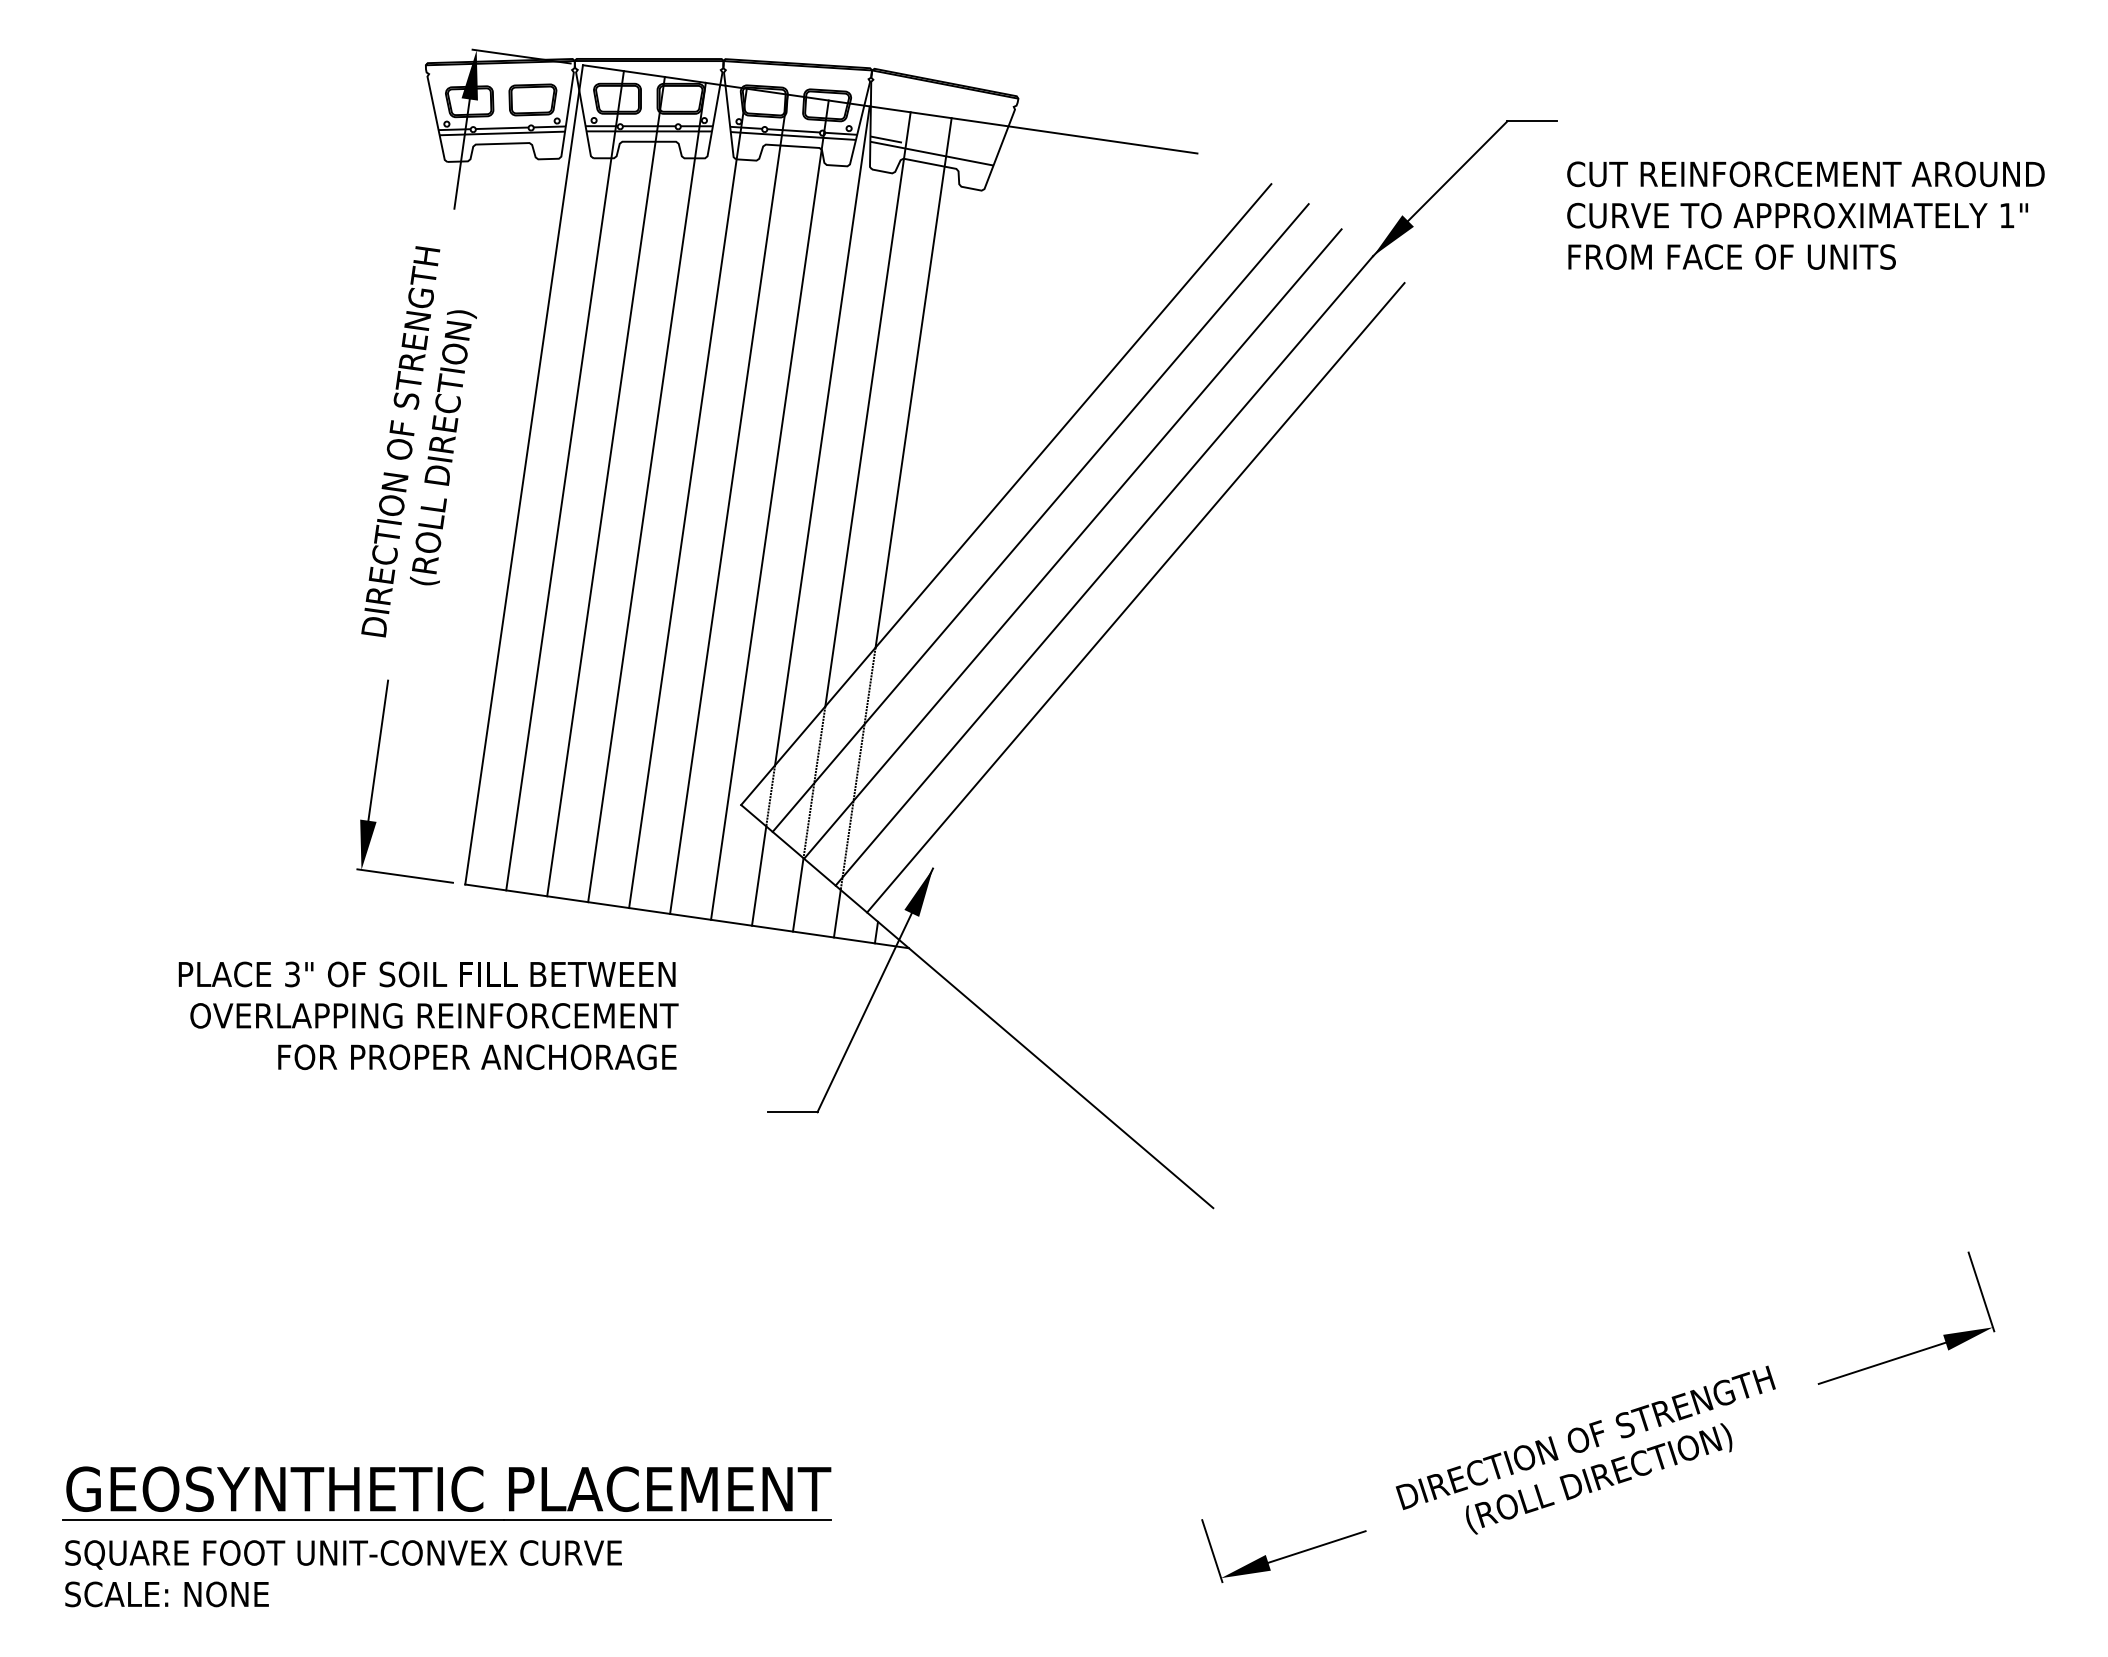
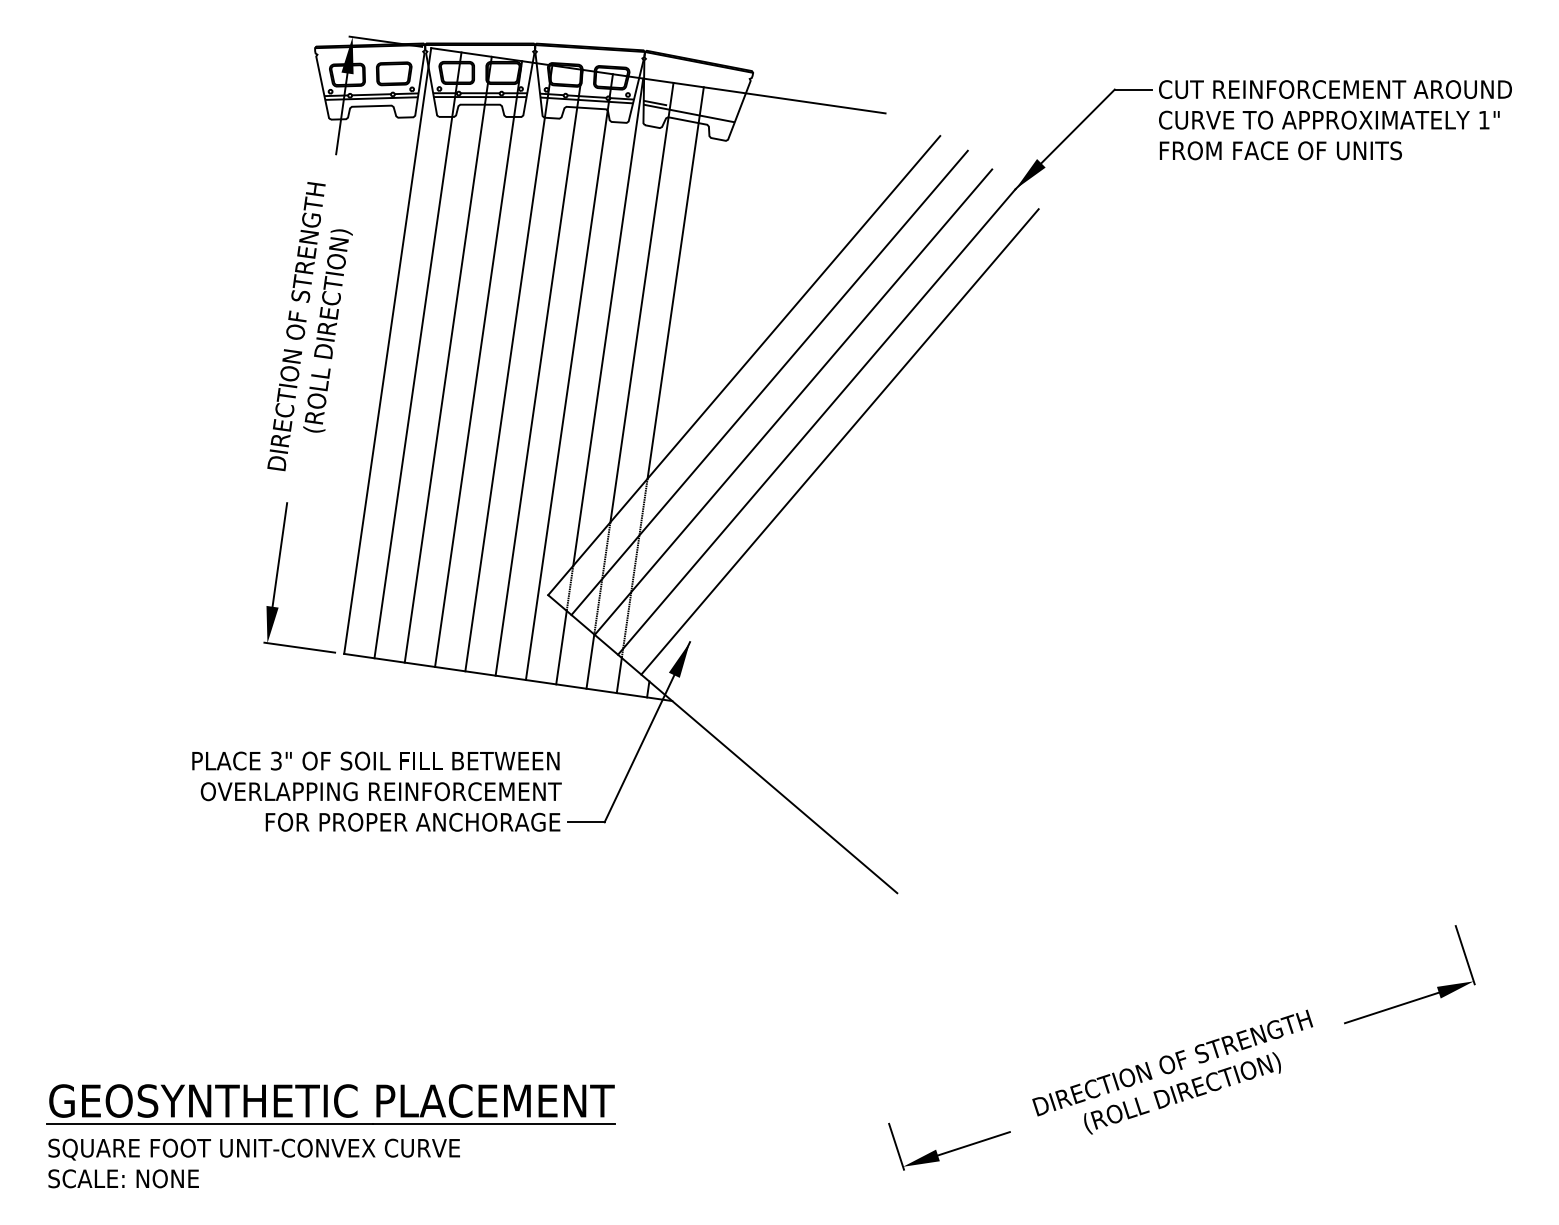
text: (1805, 215) -> (1335, 120), moved
text: (428, 1015) -> (376, 791), moved

